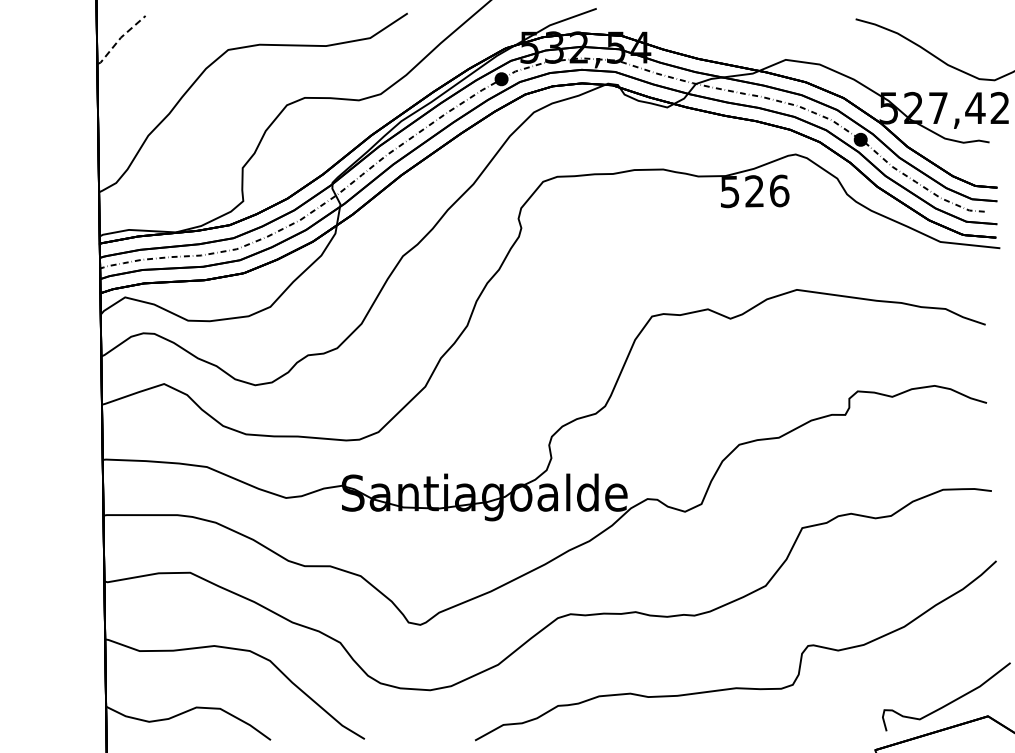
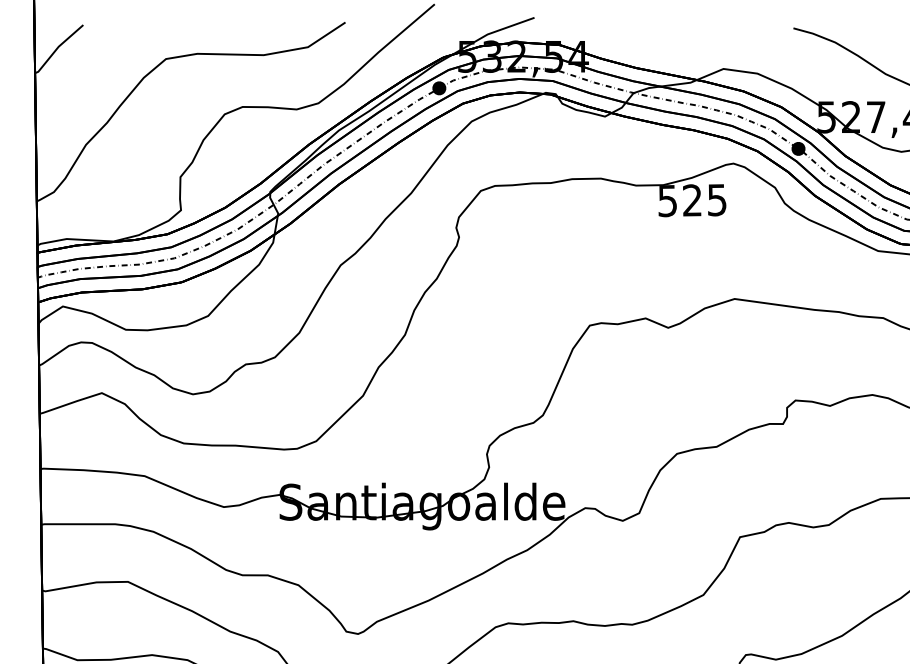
line: (119, 39) -> (57, 48), dashed -> solid
text: (779, 190) -> (717, 199), 526 -> 525

